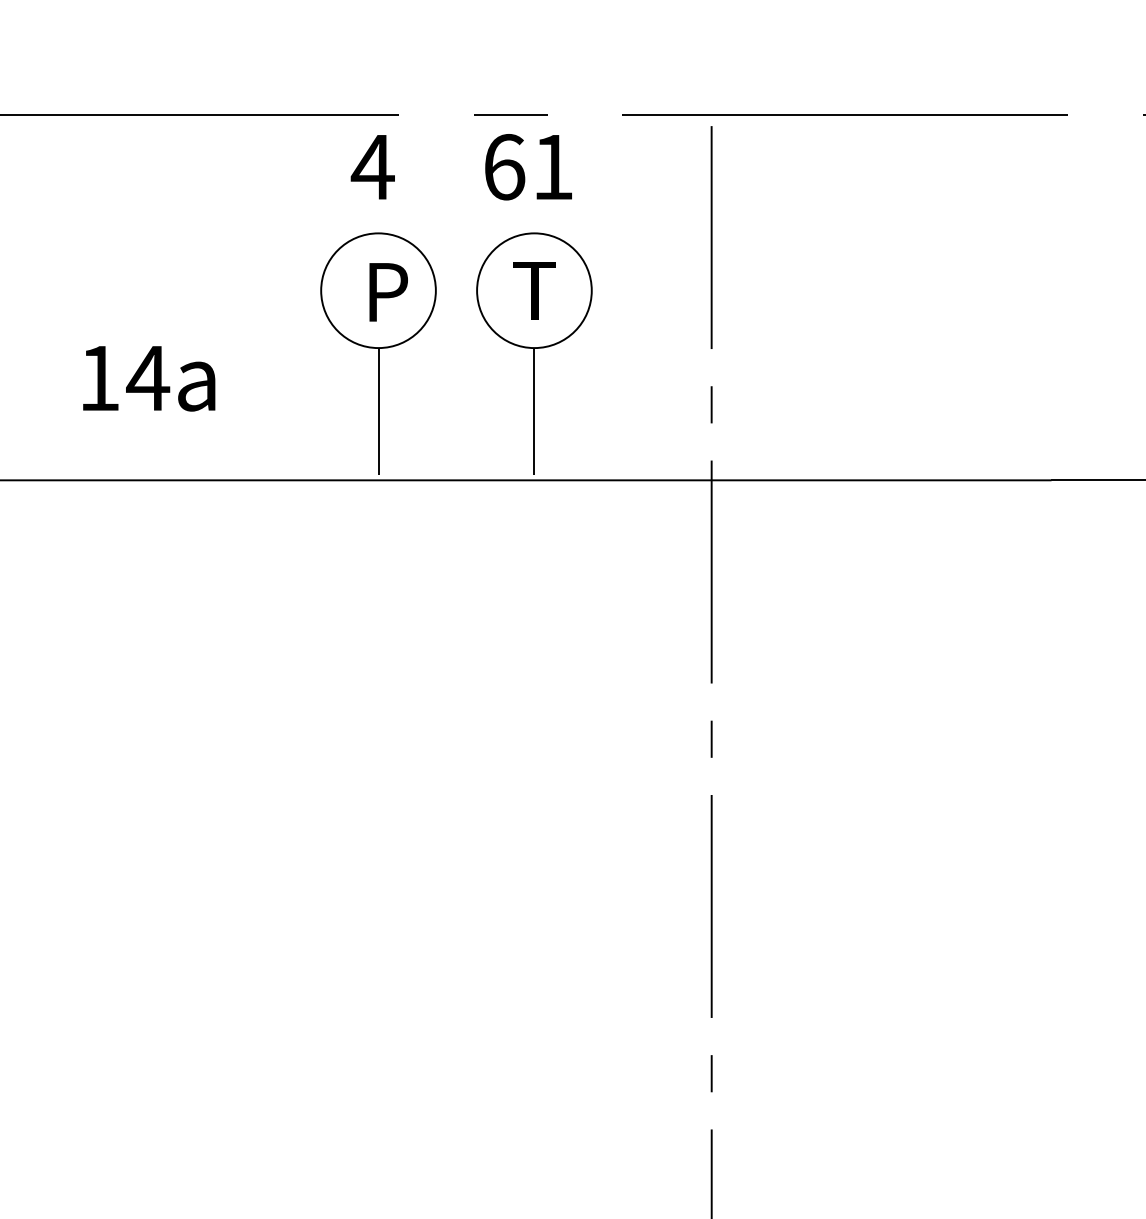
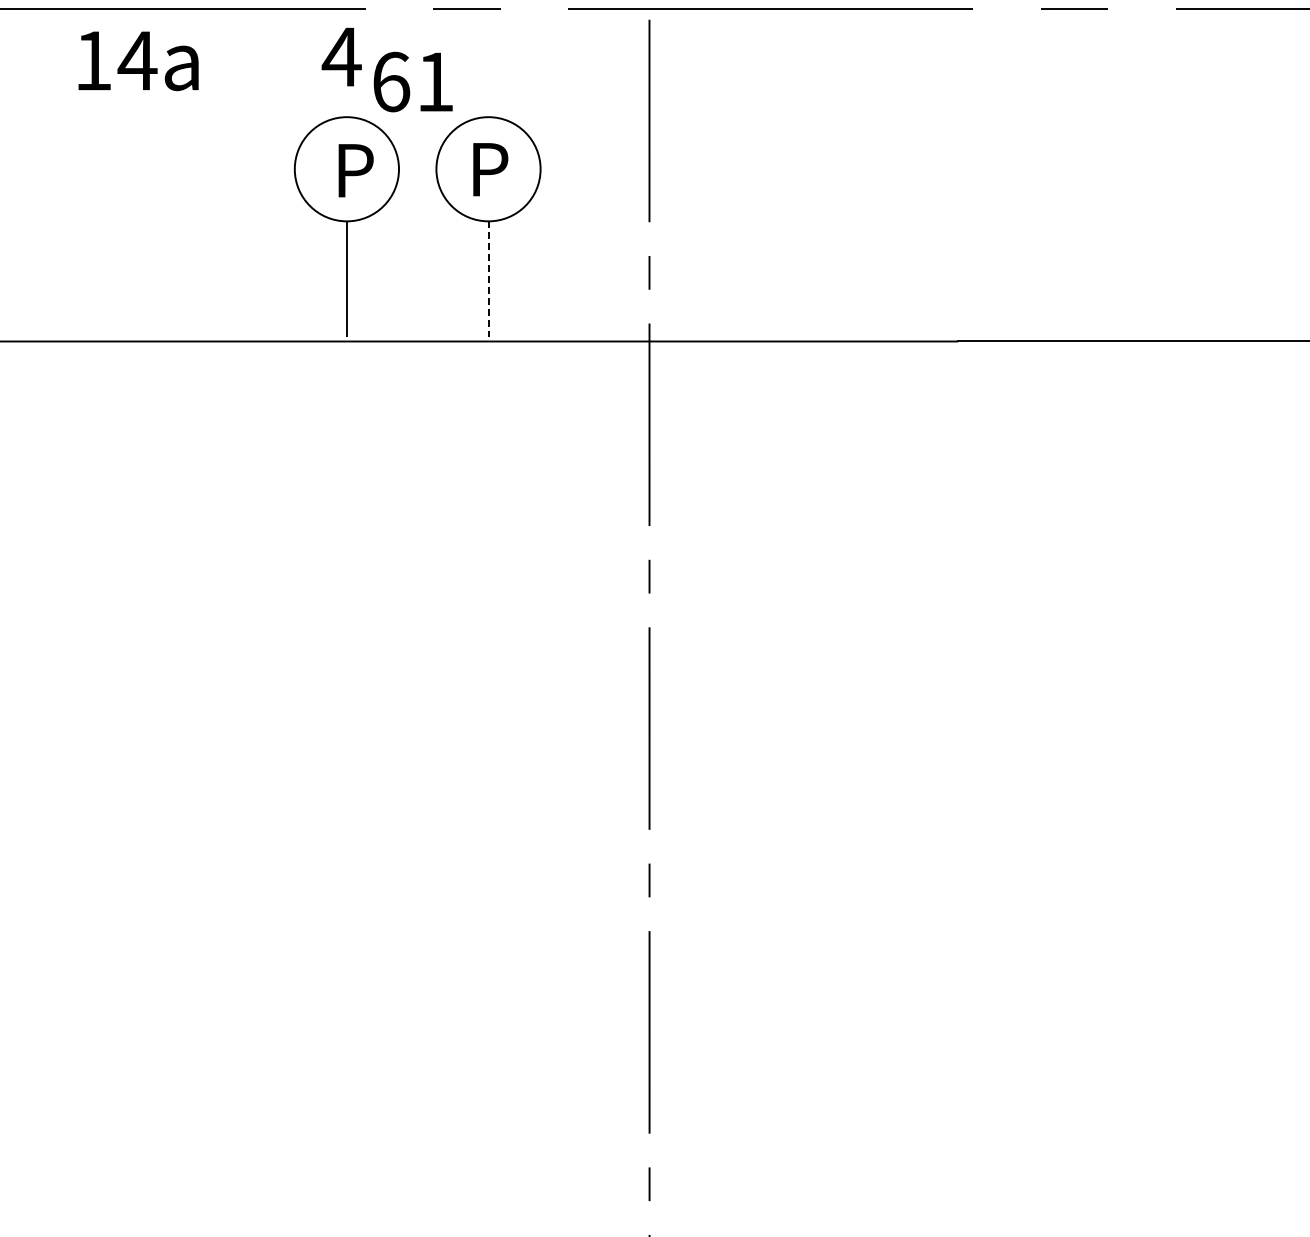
text: (527, 166) -> (412, 81), moved
text: (534, 290) -> (488, 169), Т -> P
text: (149, 379) -> (138, 61), moved
line: (534, 412) -> (488, 279), solid -> dashed

